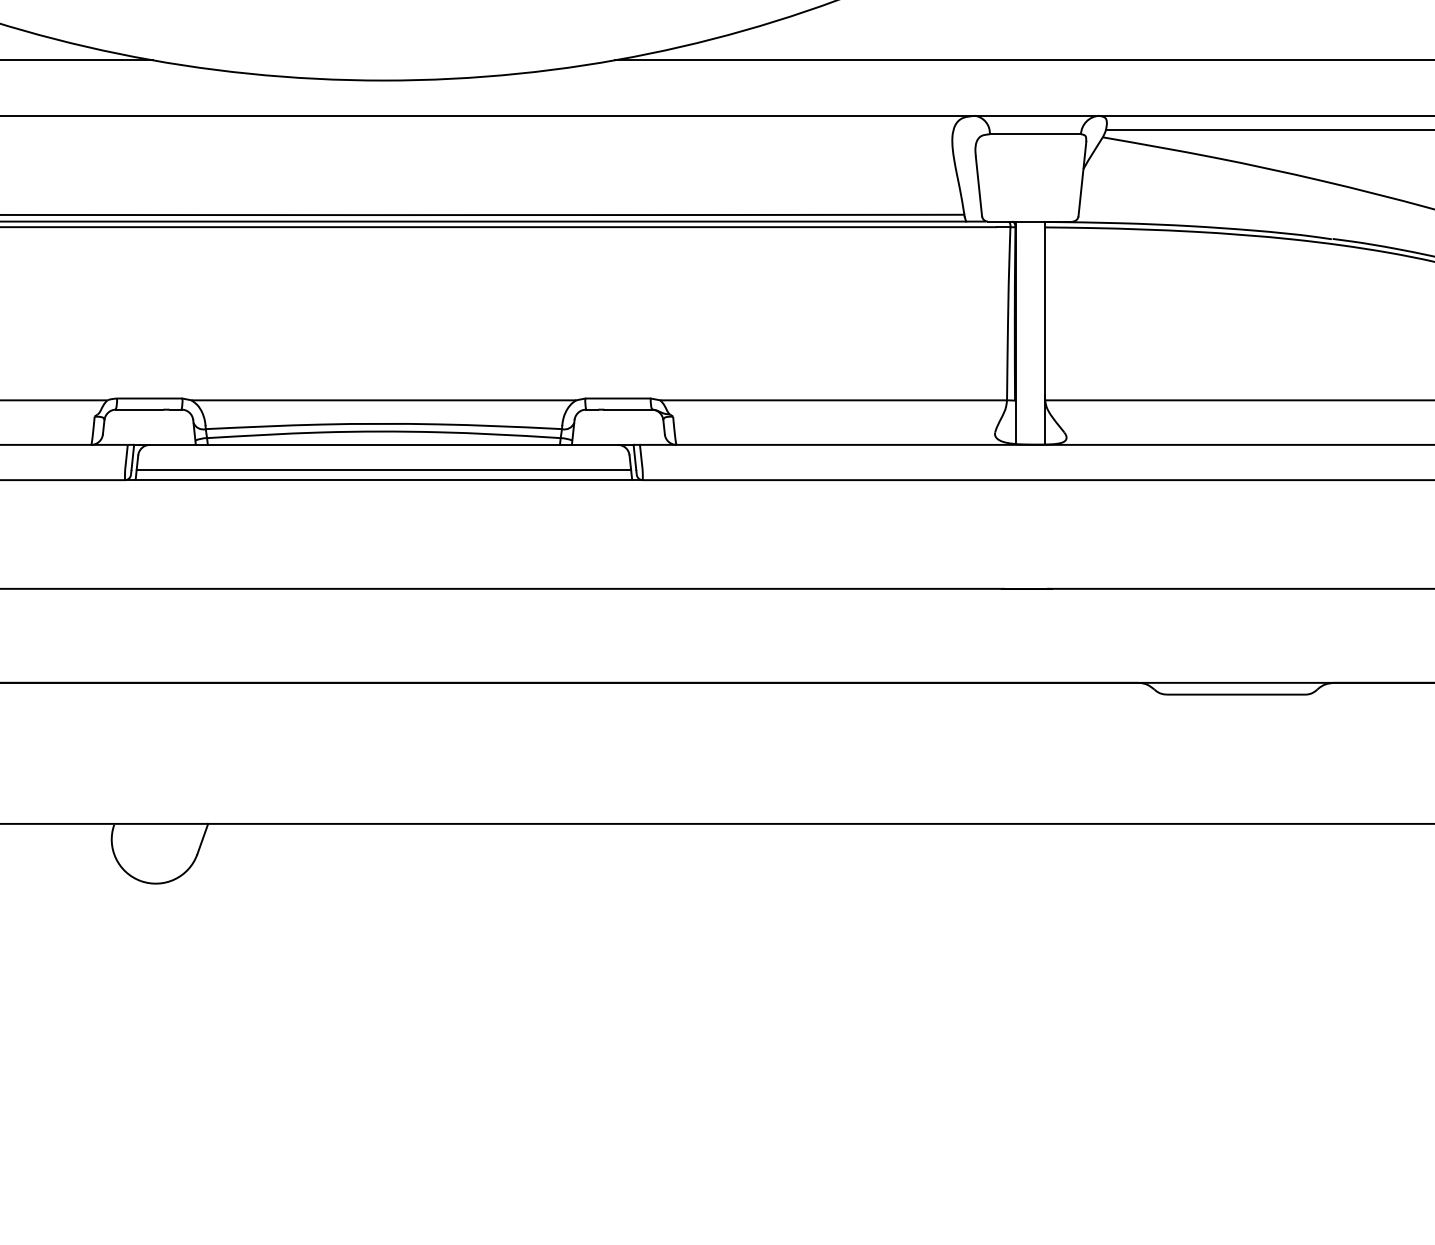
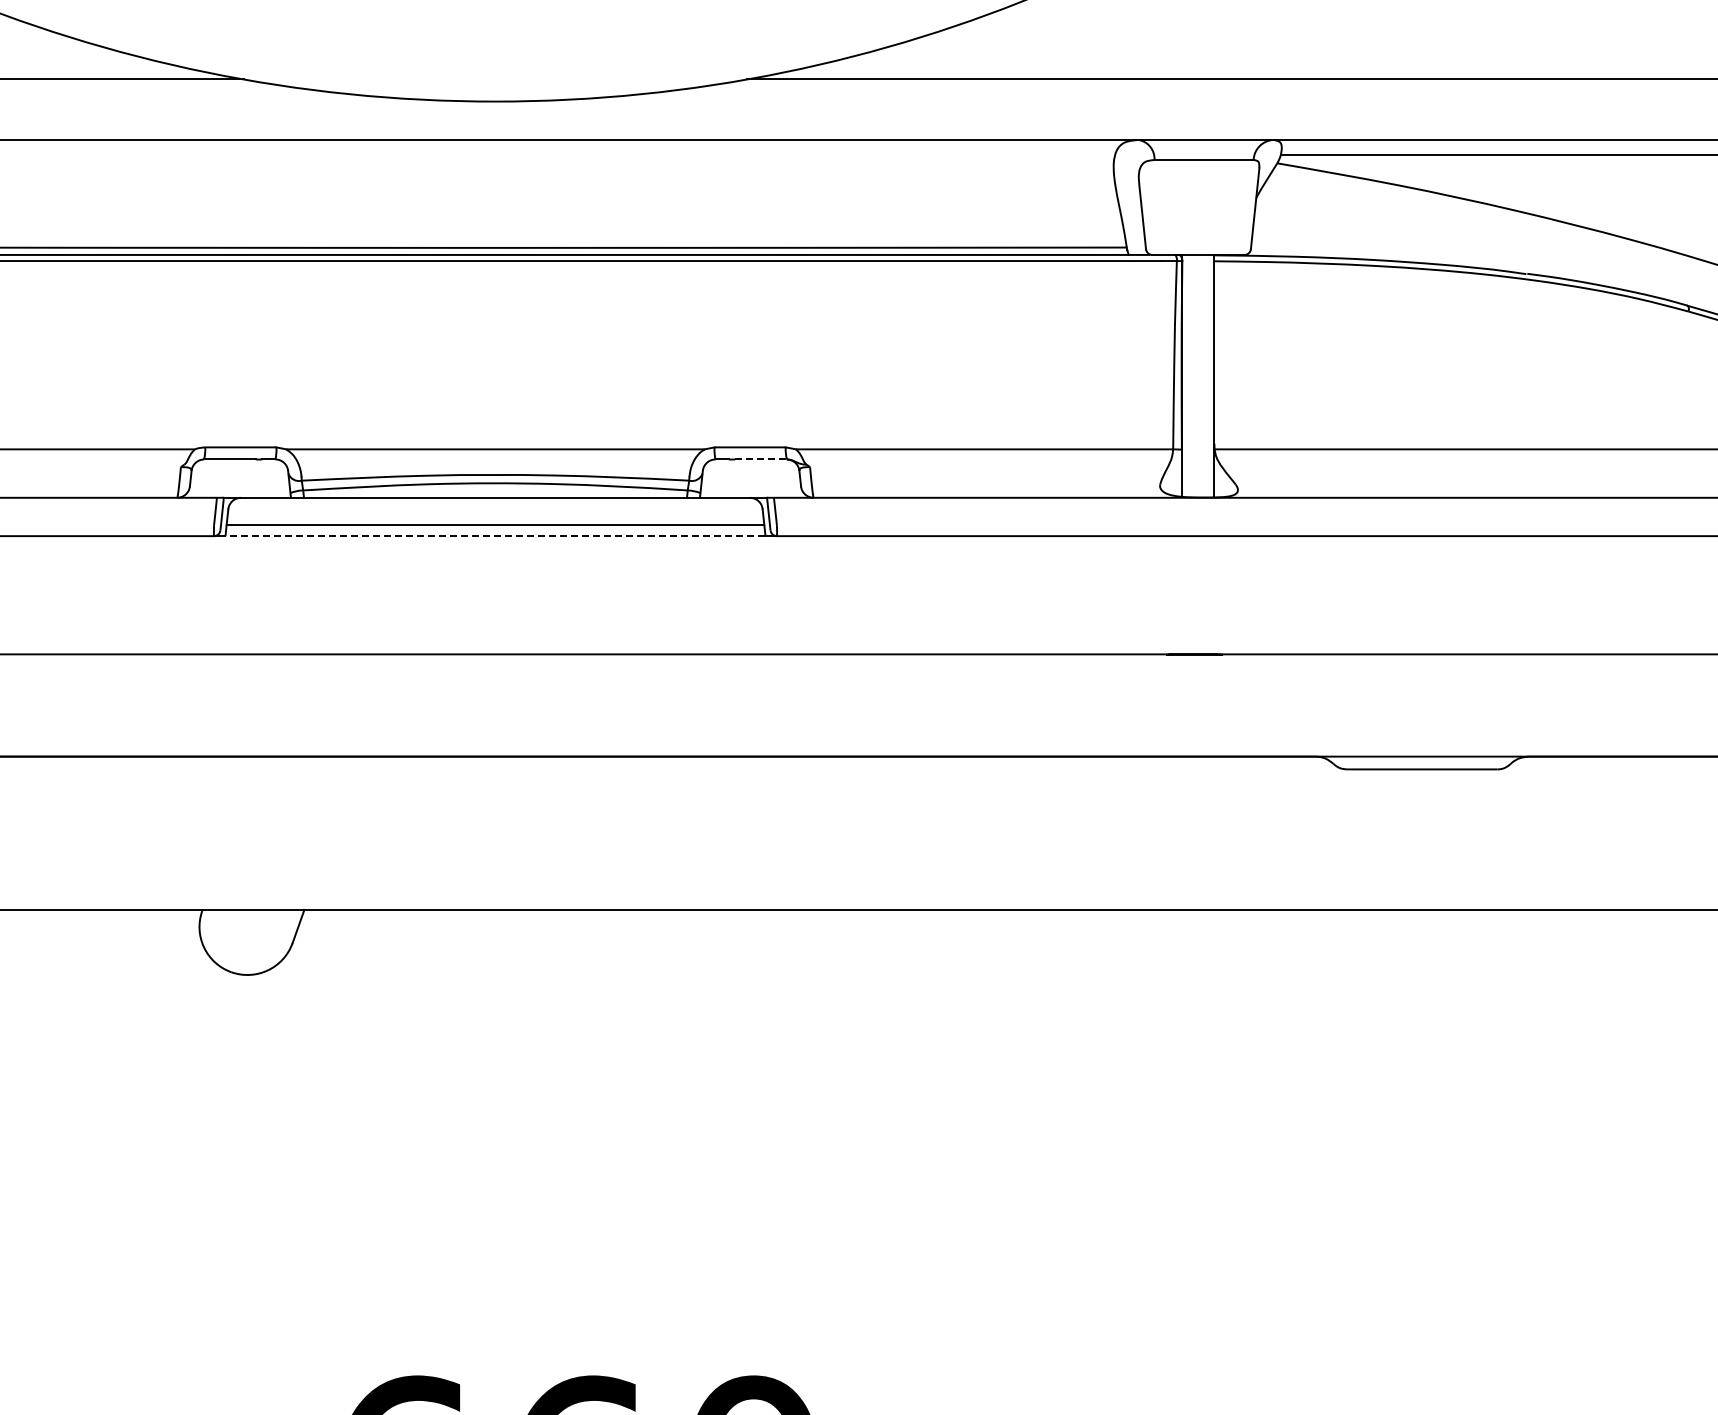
line: (627, 409) -> (760, 459), solid -> dashed
line: (382, 480) -> (494, 536), solid -> dashed

